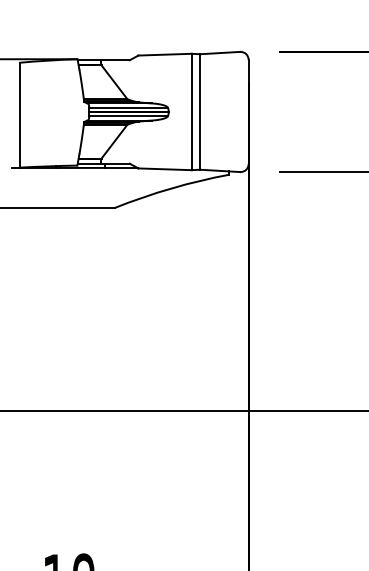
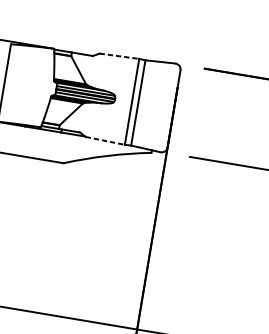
line: (165, 54) -> (119, 56), solid -> dashed
line: (165, 169) -> (105, 141), solid -> dashed

